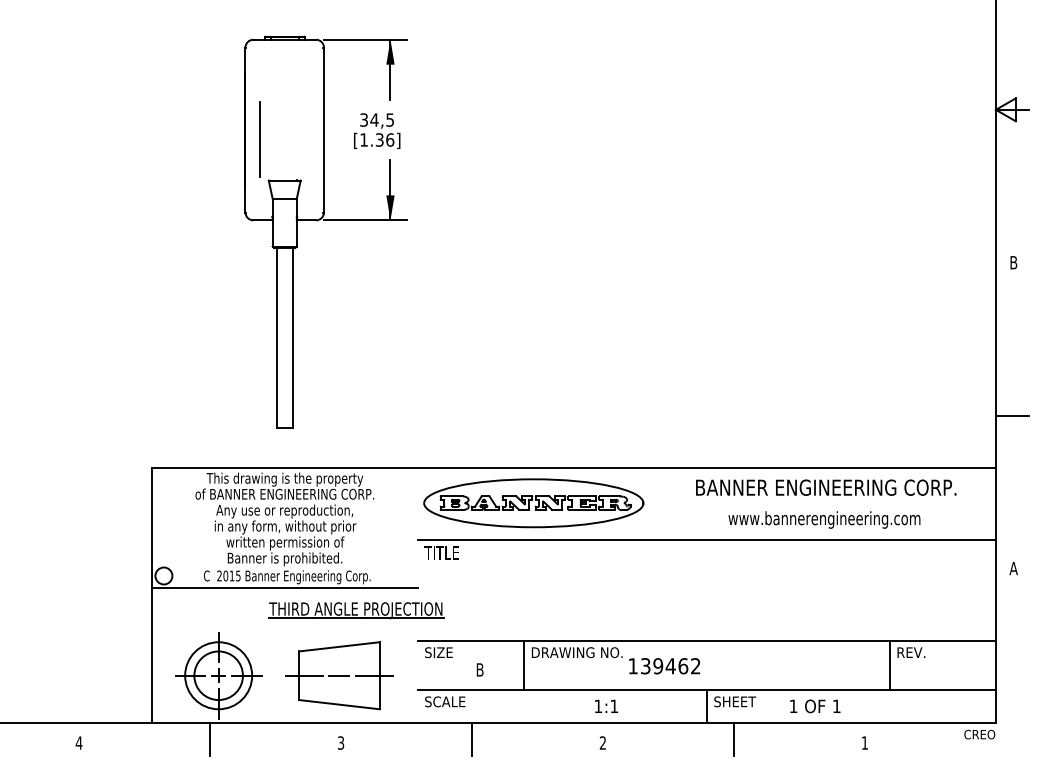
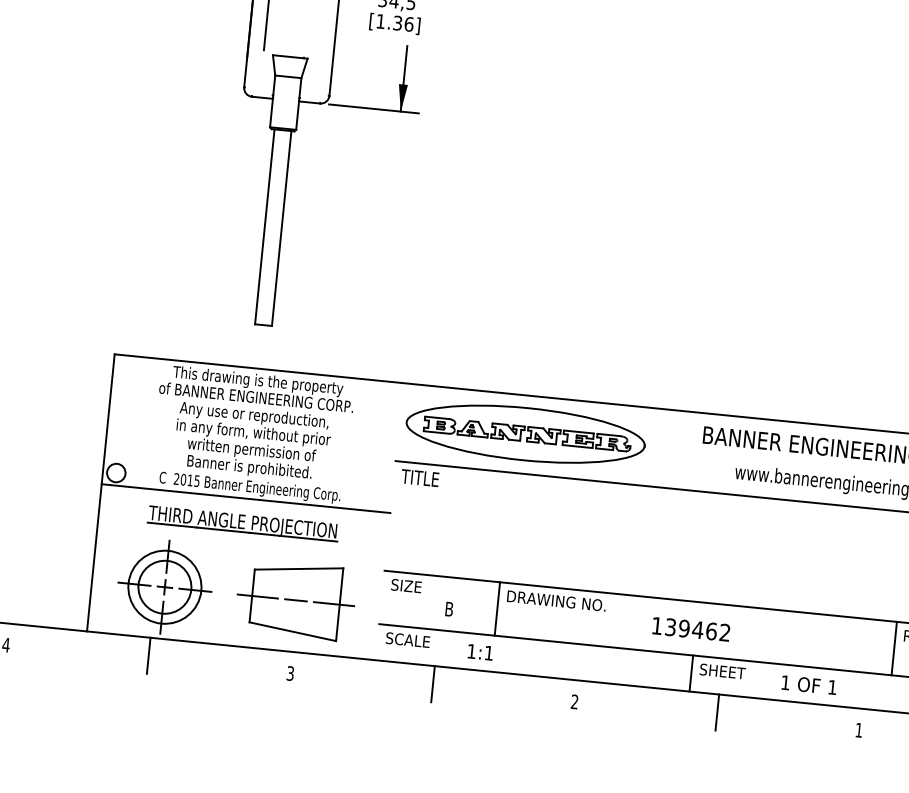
part: (356, 610) -> (243, 523), moved
text: (664, 666) -> (691, 629), moved
text: (606, 705) -> (480, 651), moved

